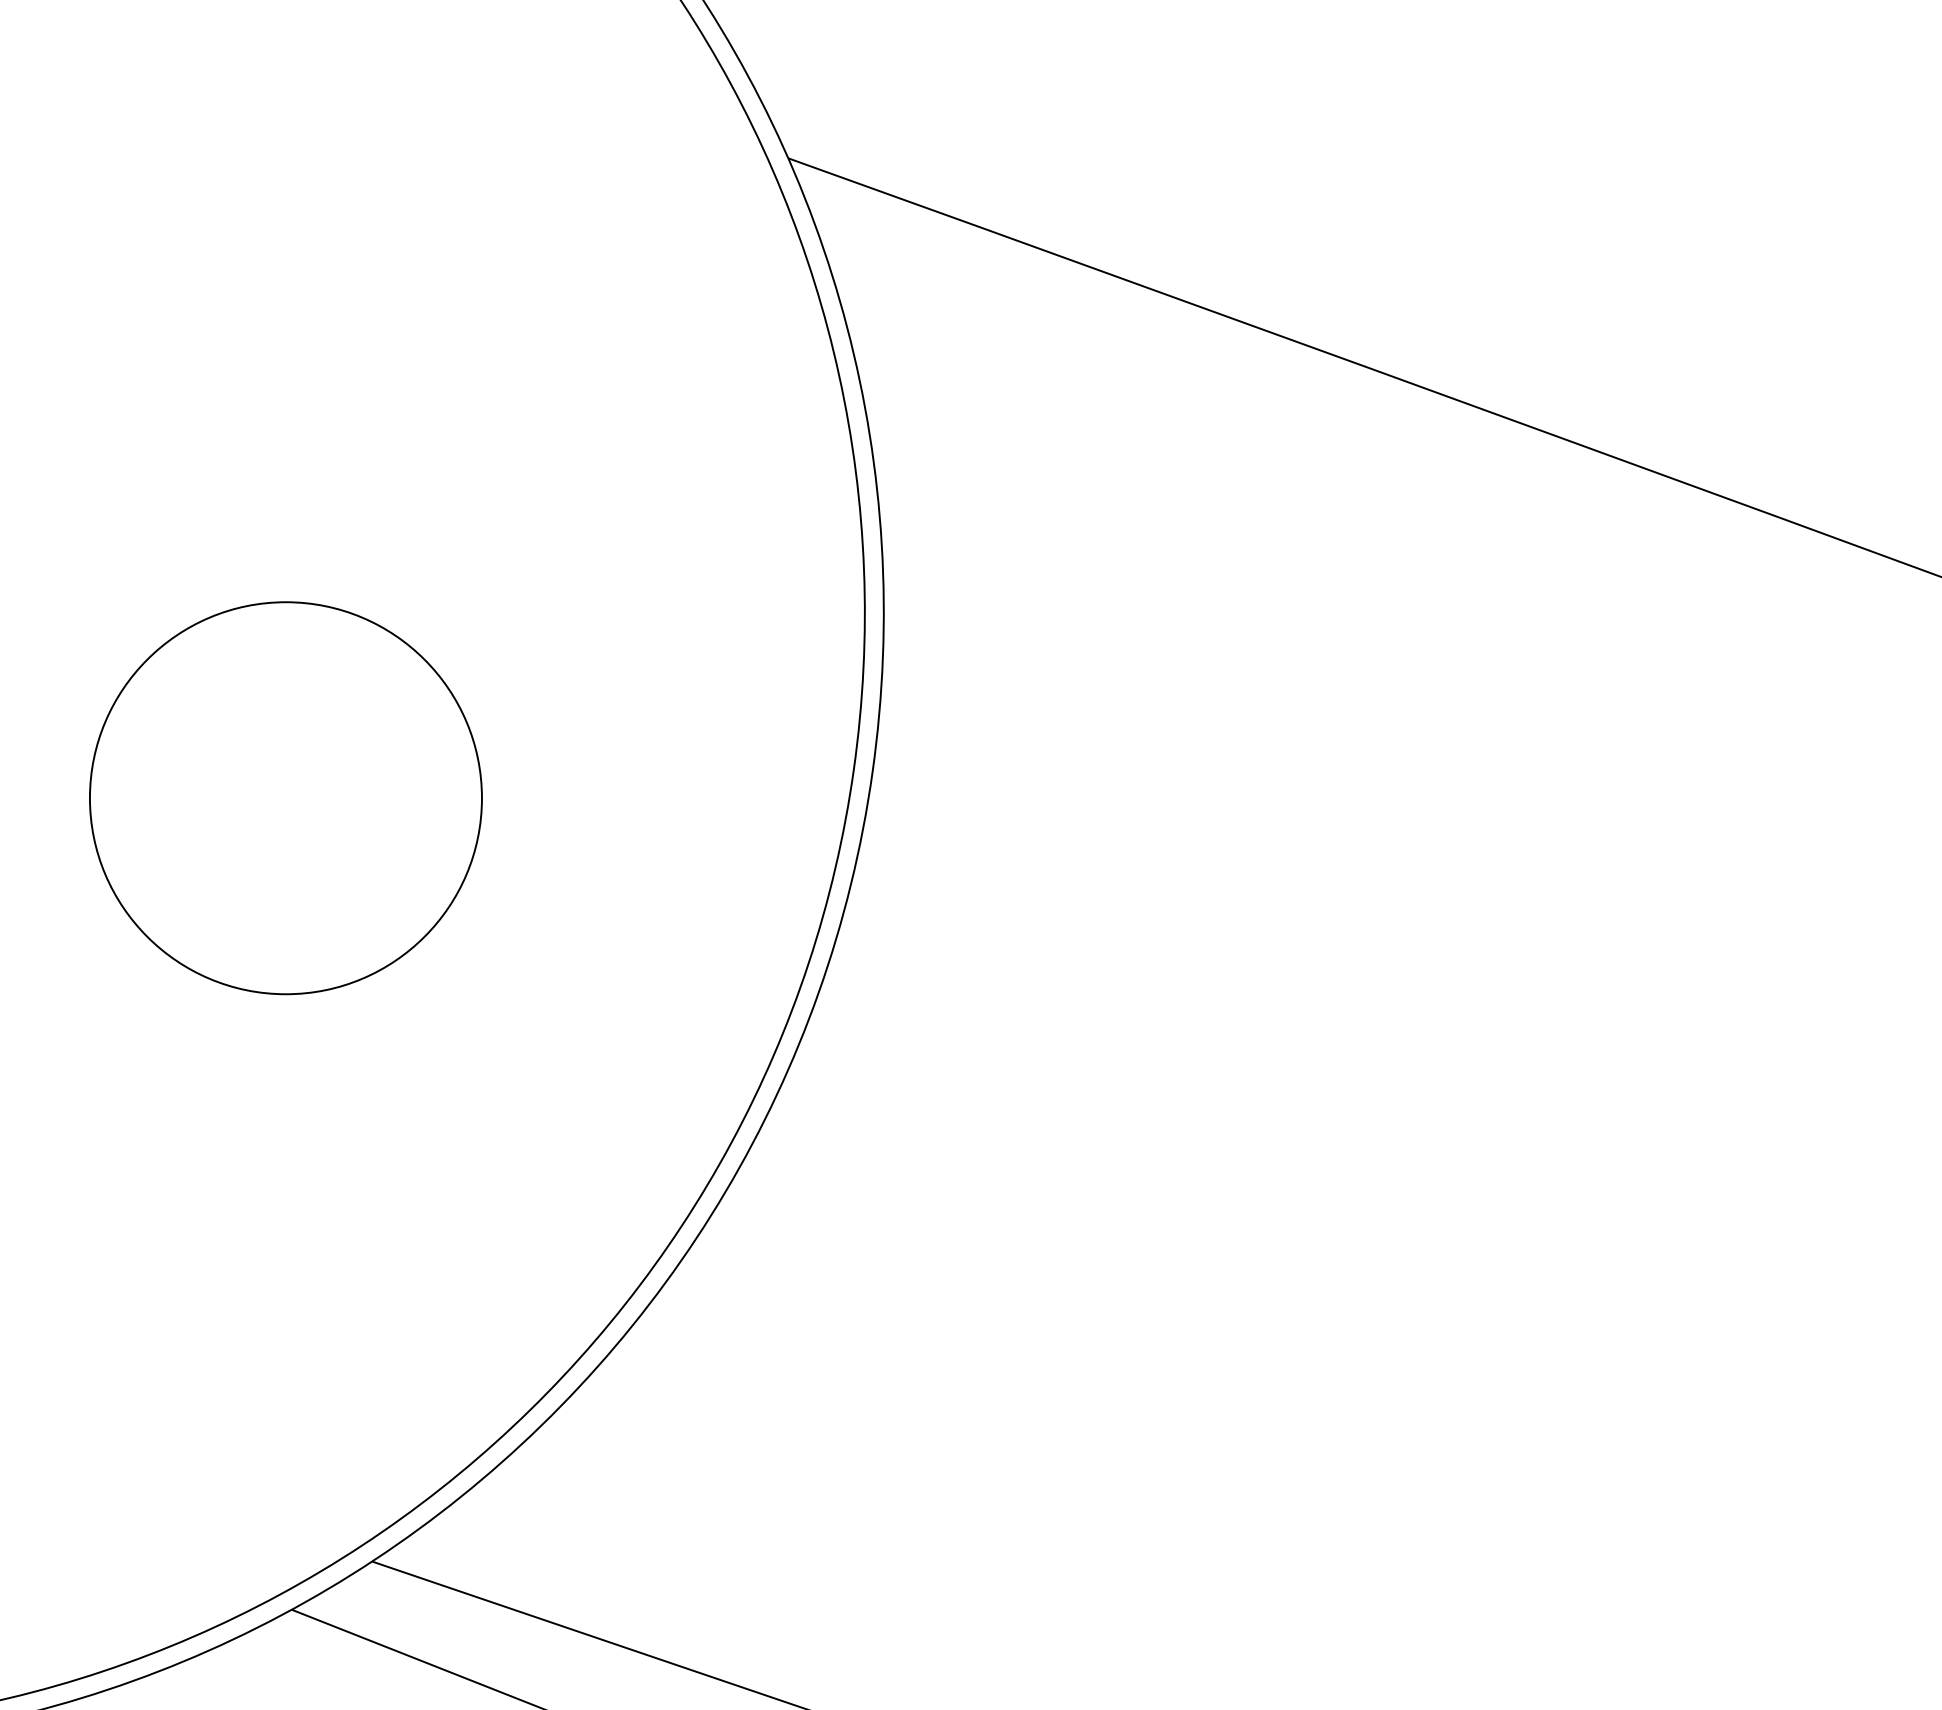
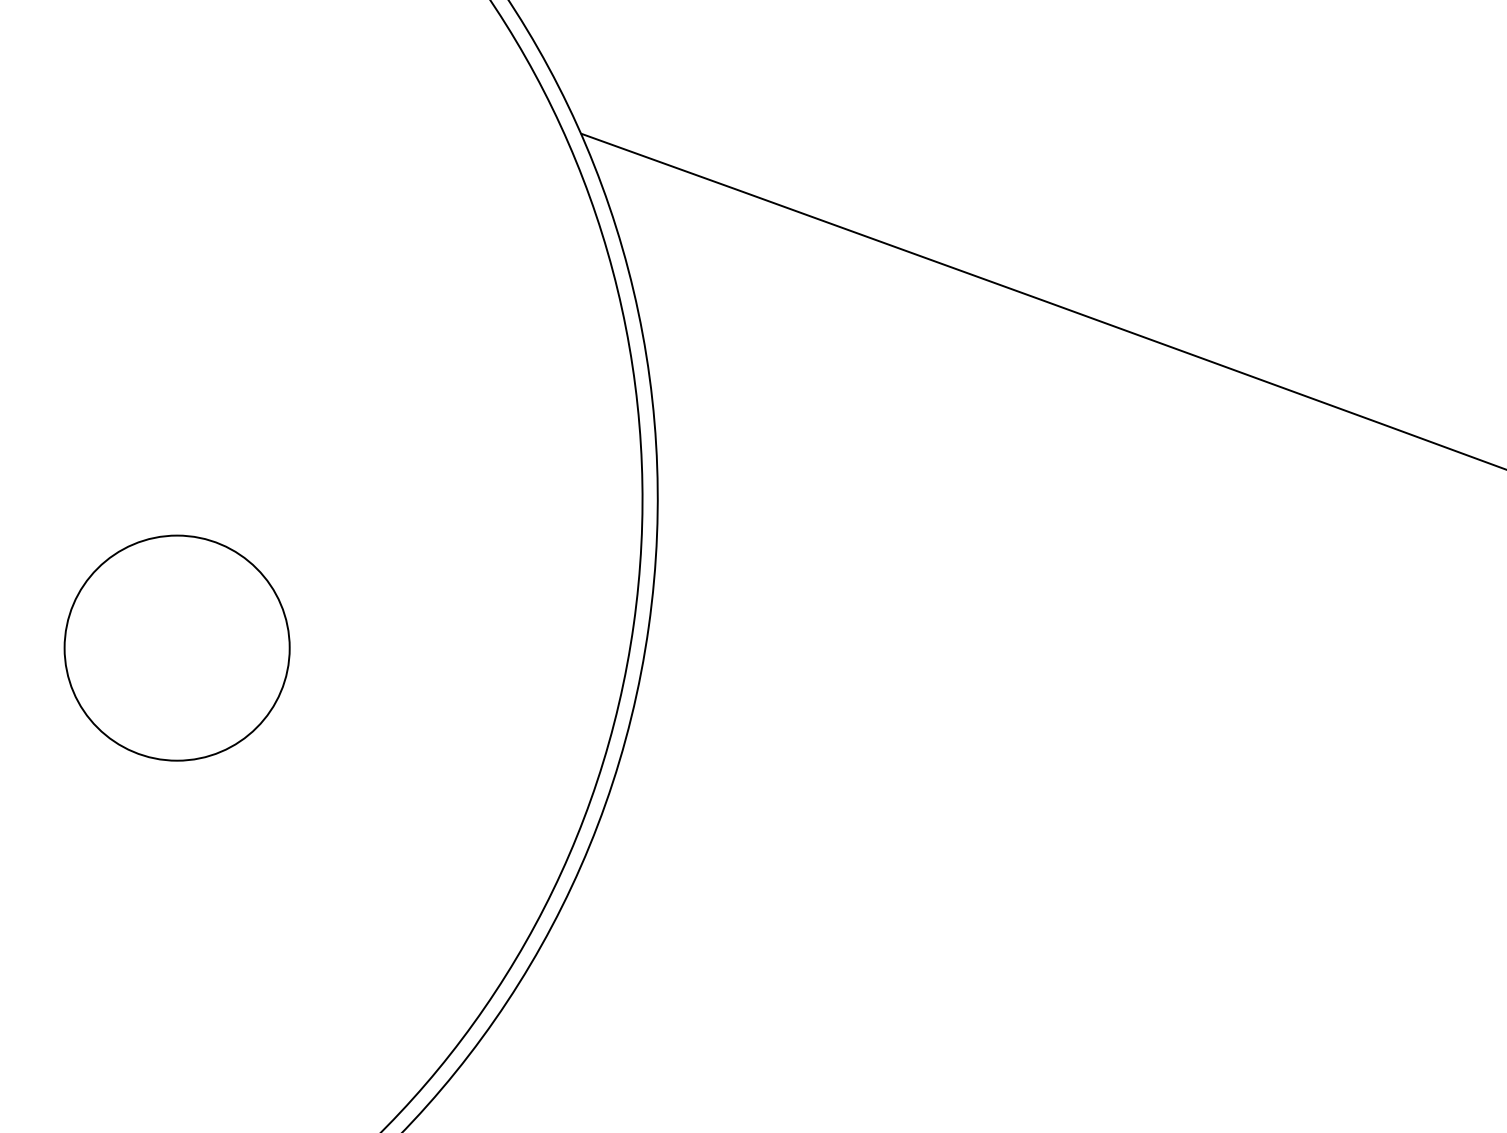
circle: (285, 798) -> (176, 648), size x0.71

